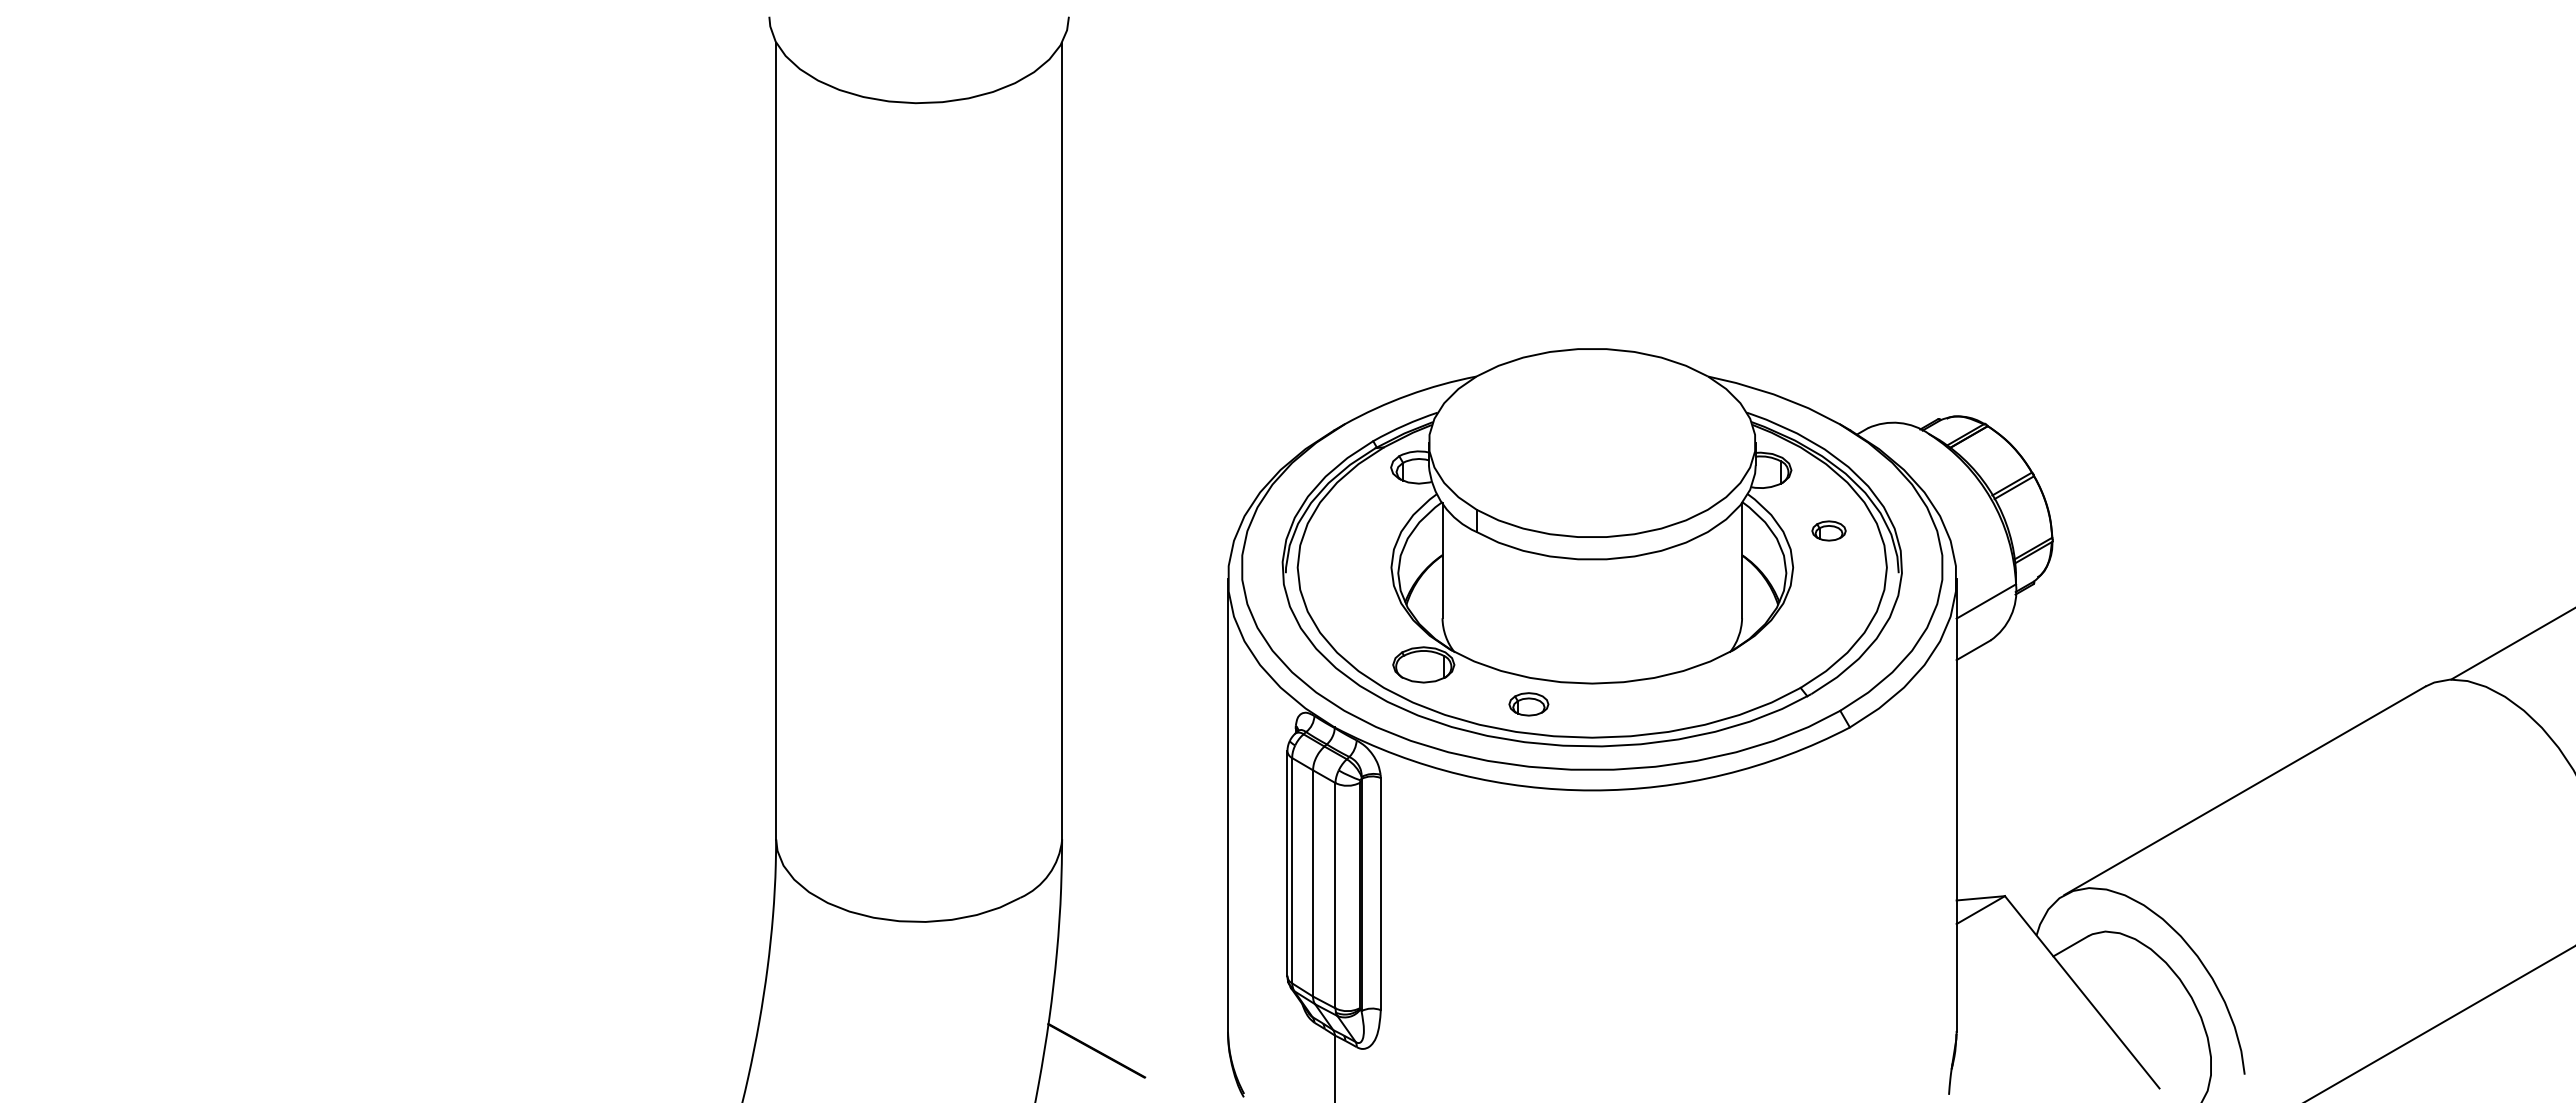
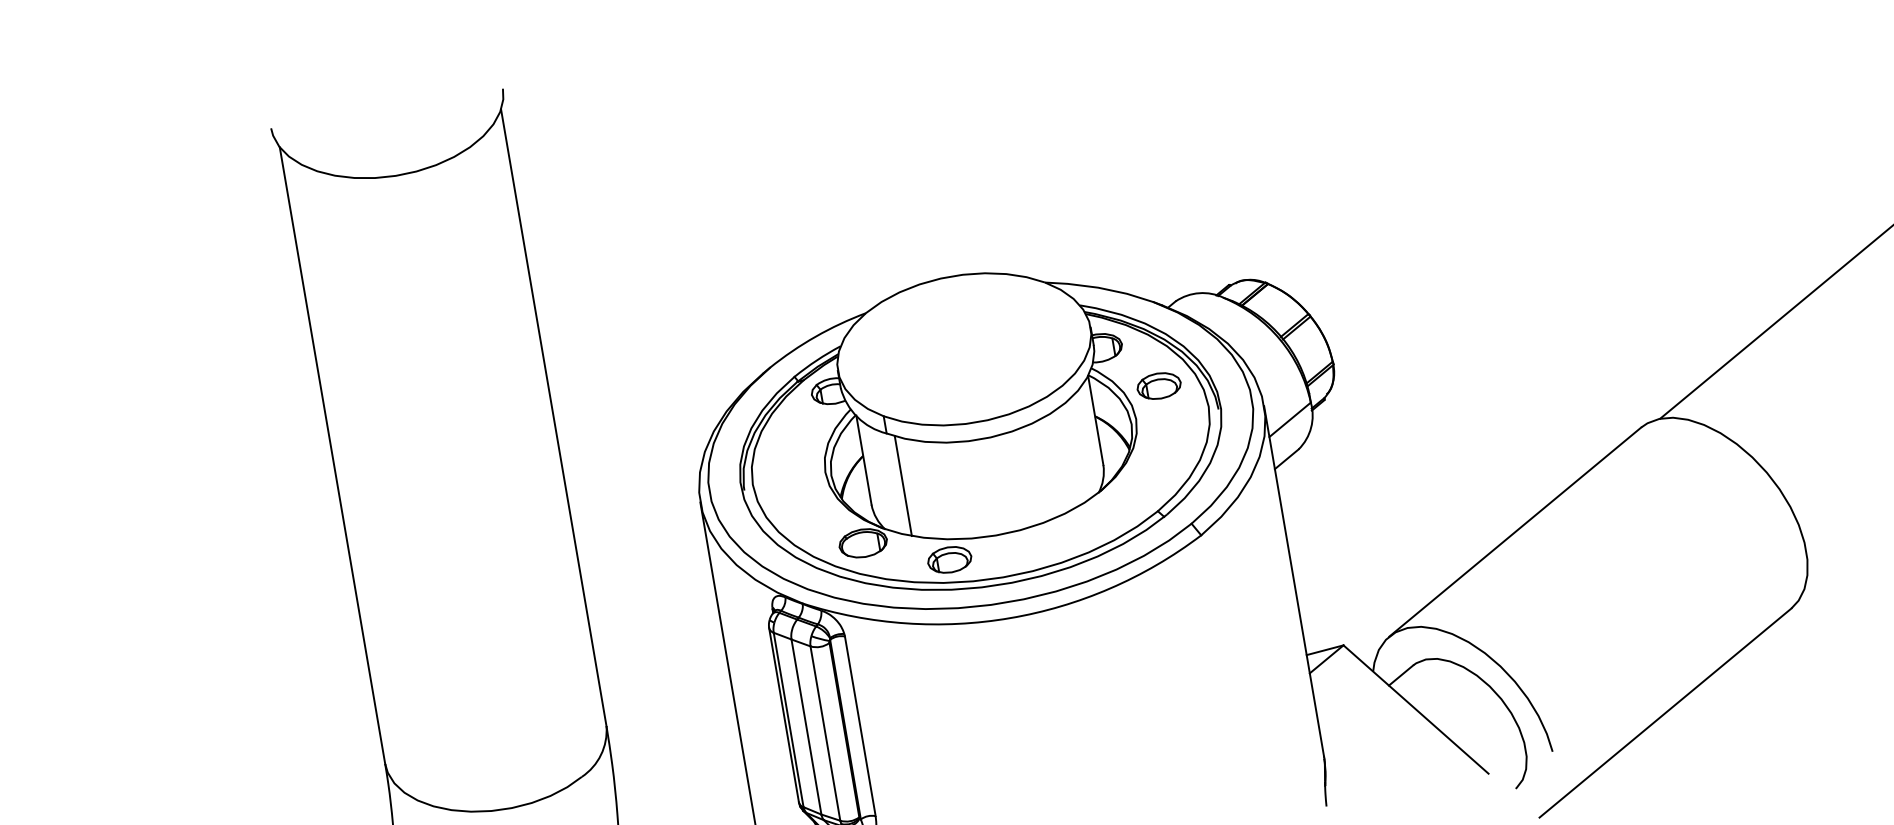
part: (1828, 530) -> (1158, 385), size x1.67
line: (1486, 601) -> (903, 485), added
part: (1528, 704) -> (949, 560), size x1.43

